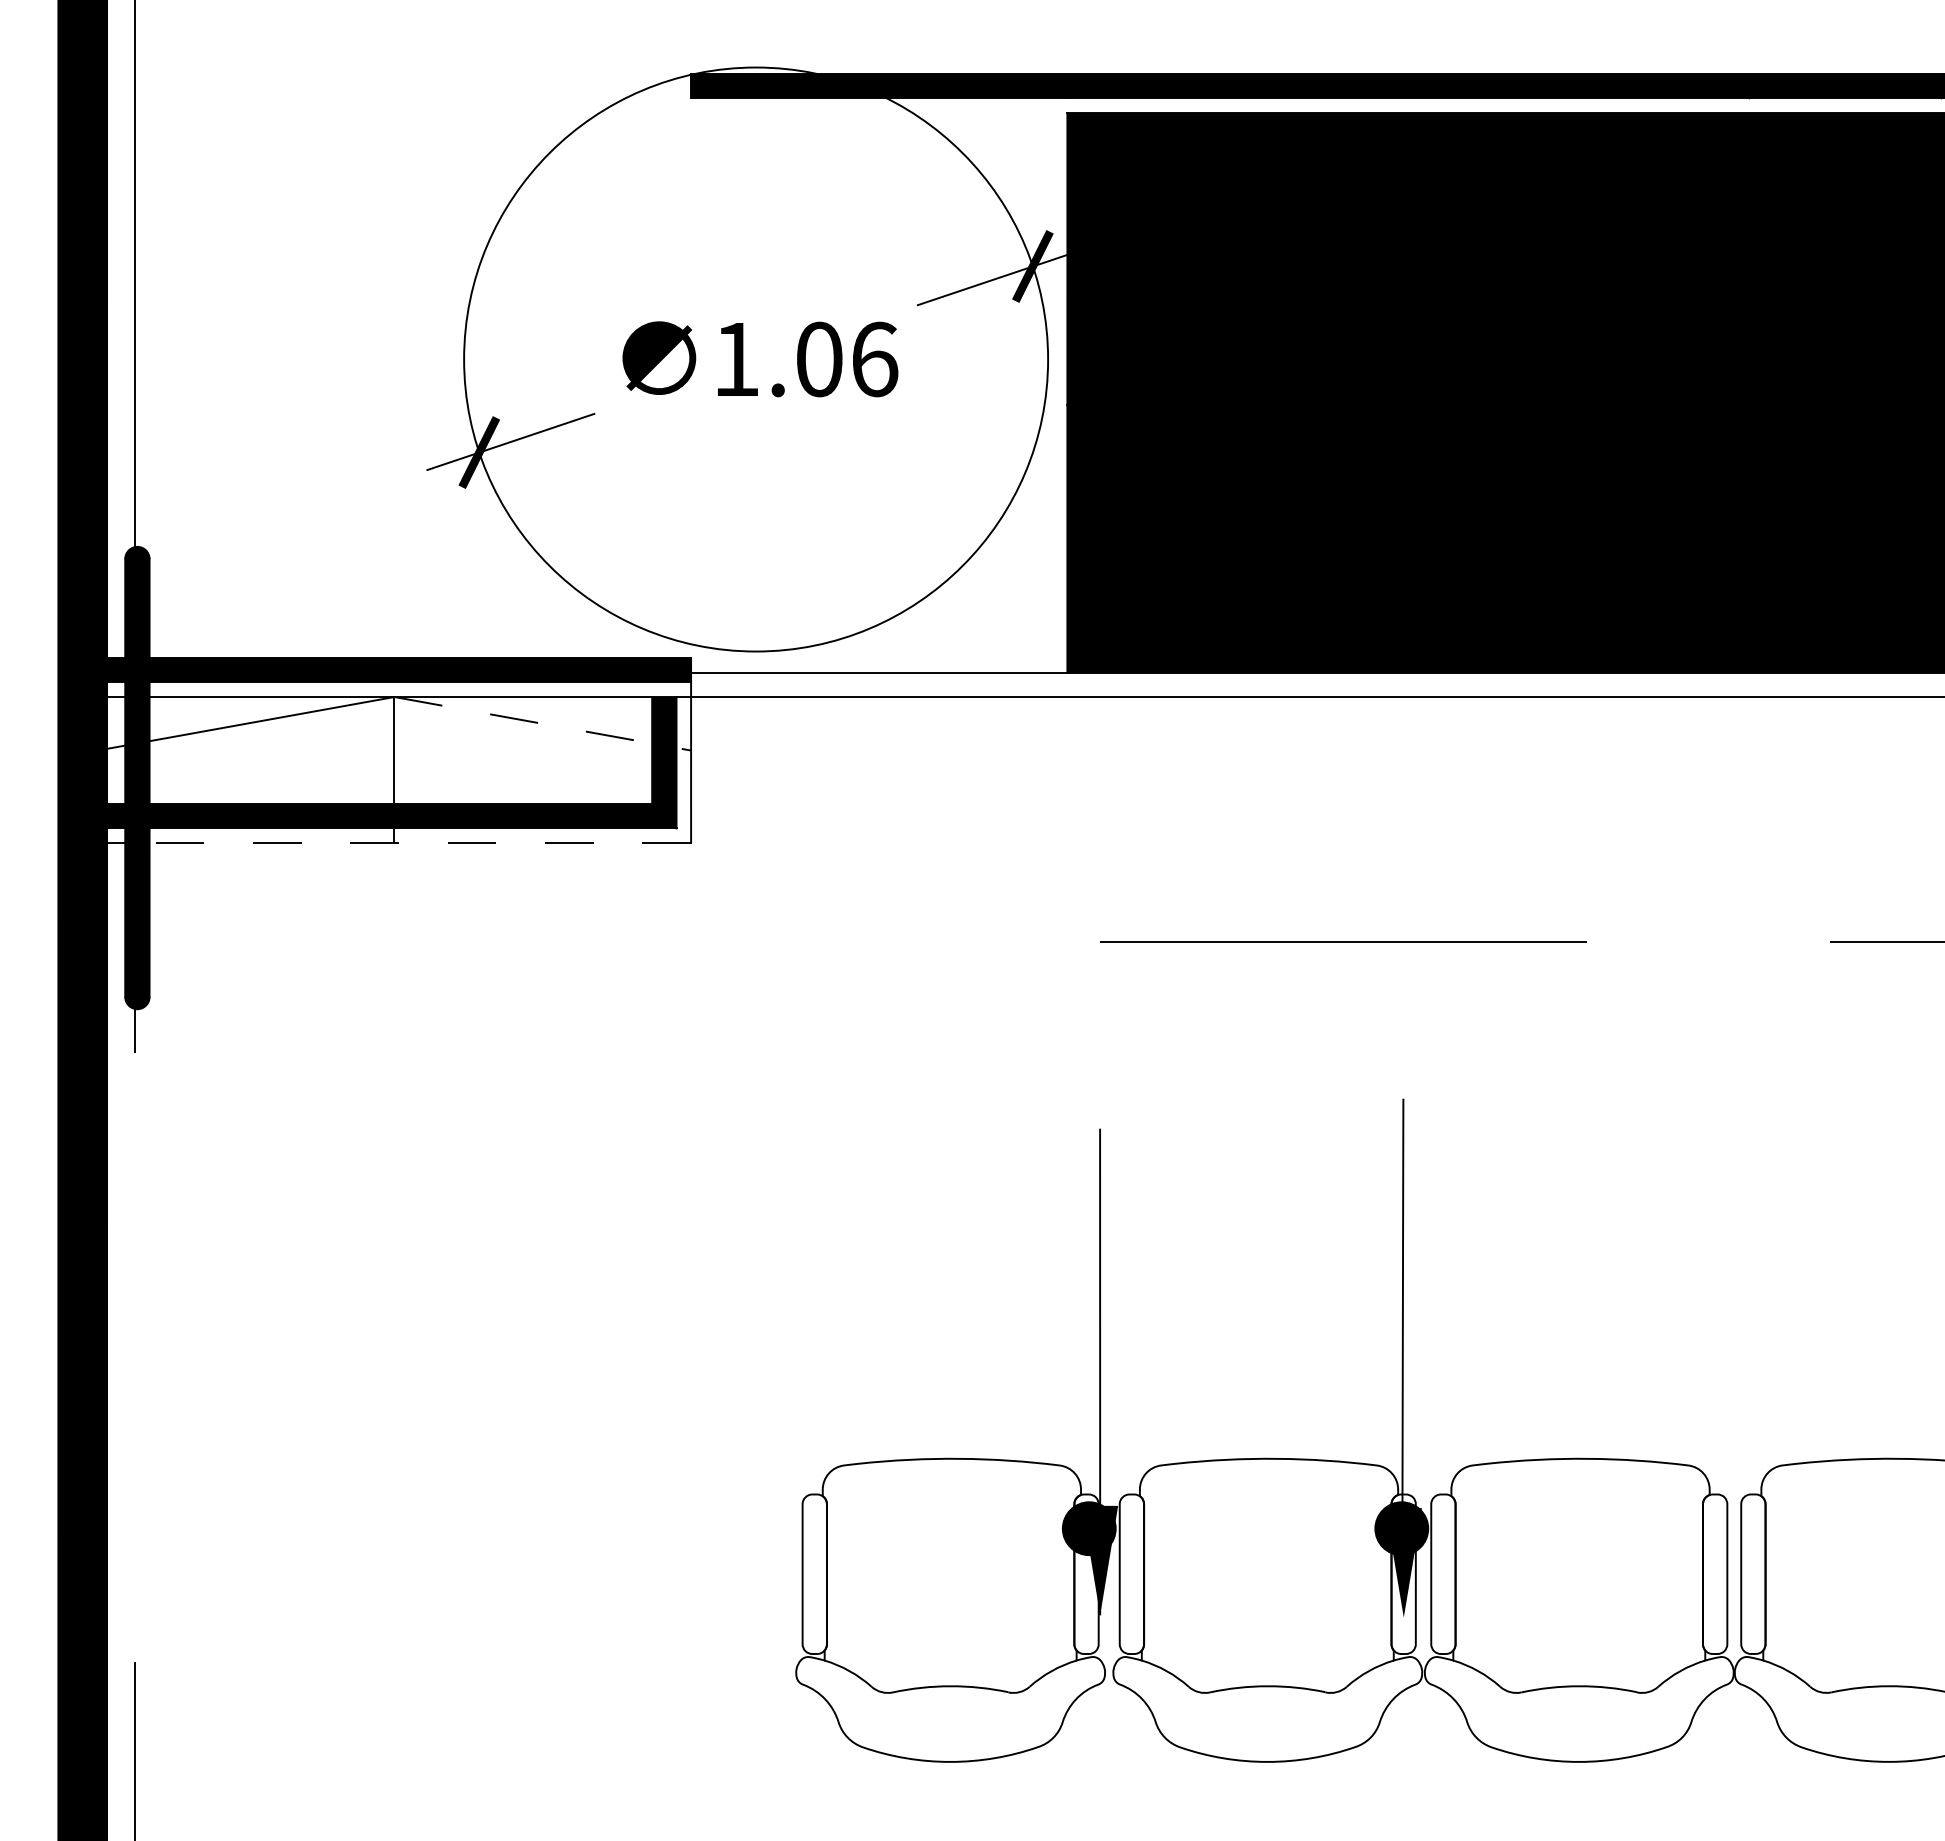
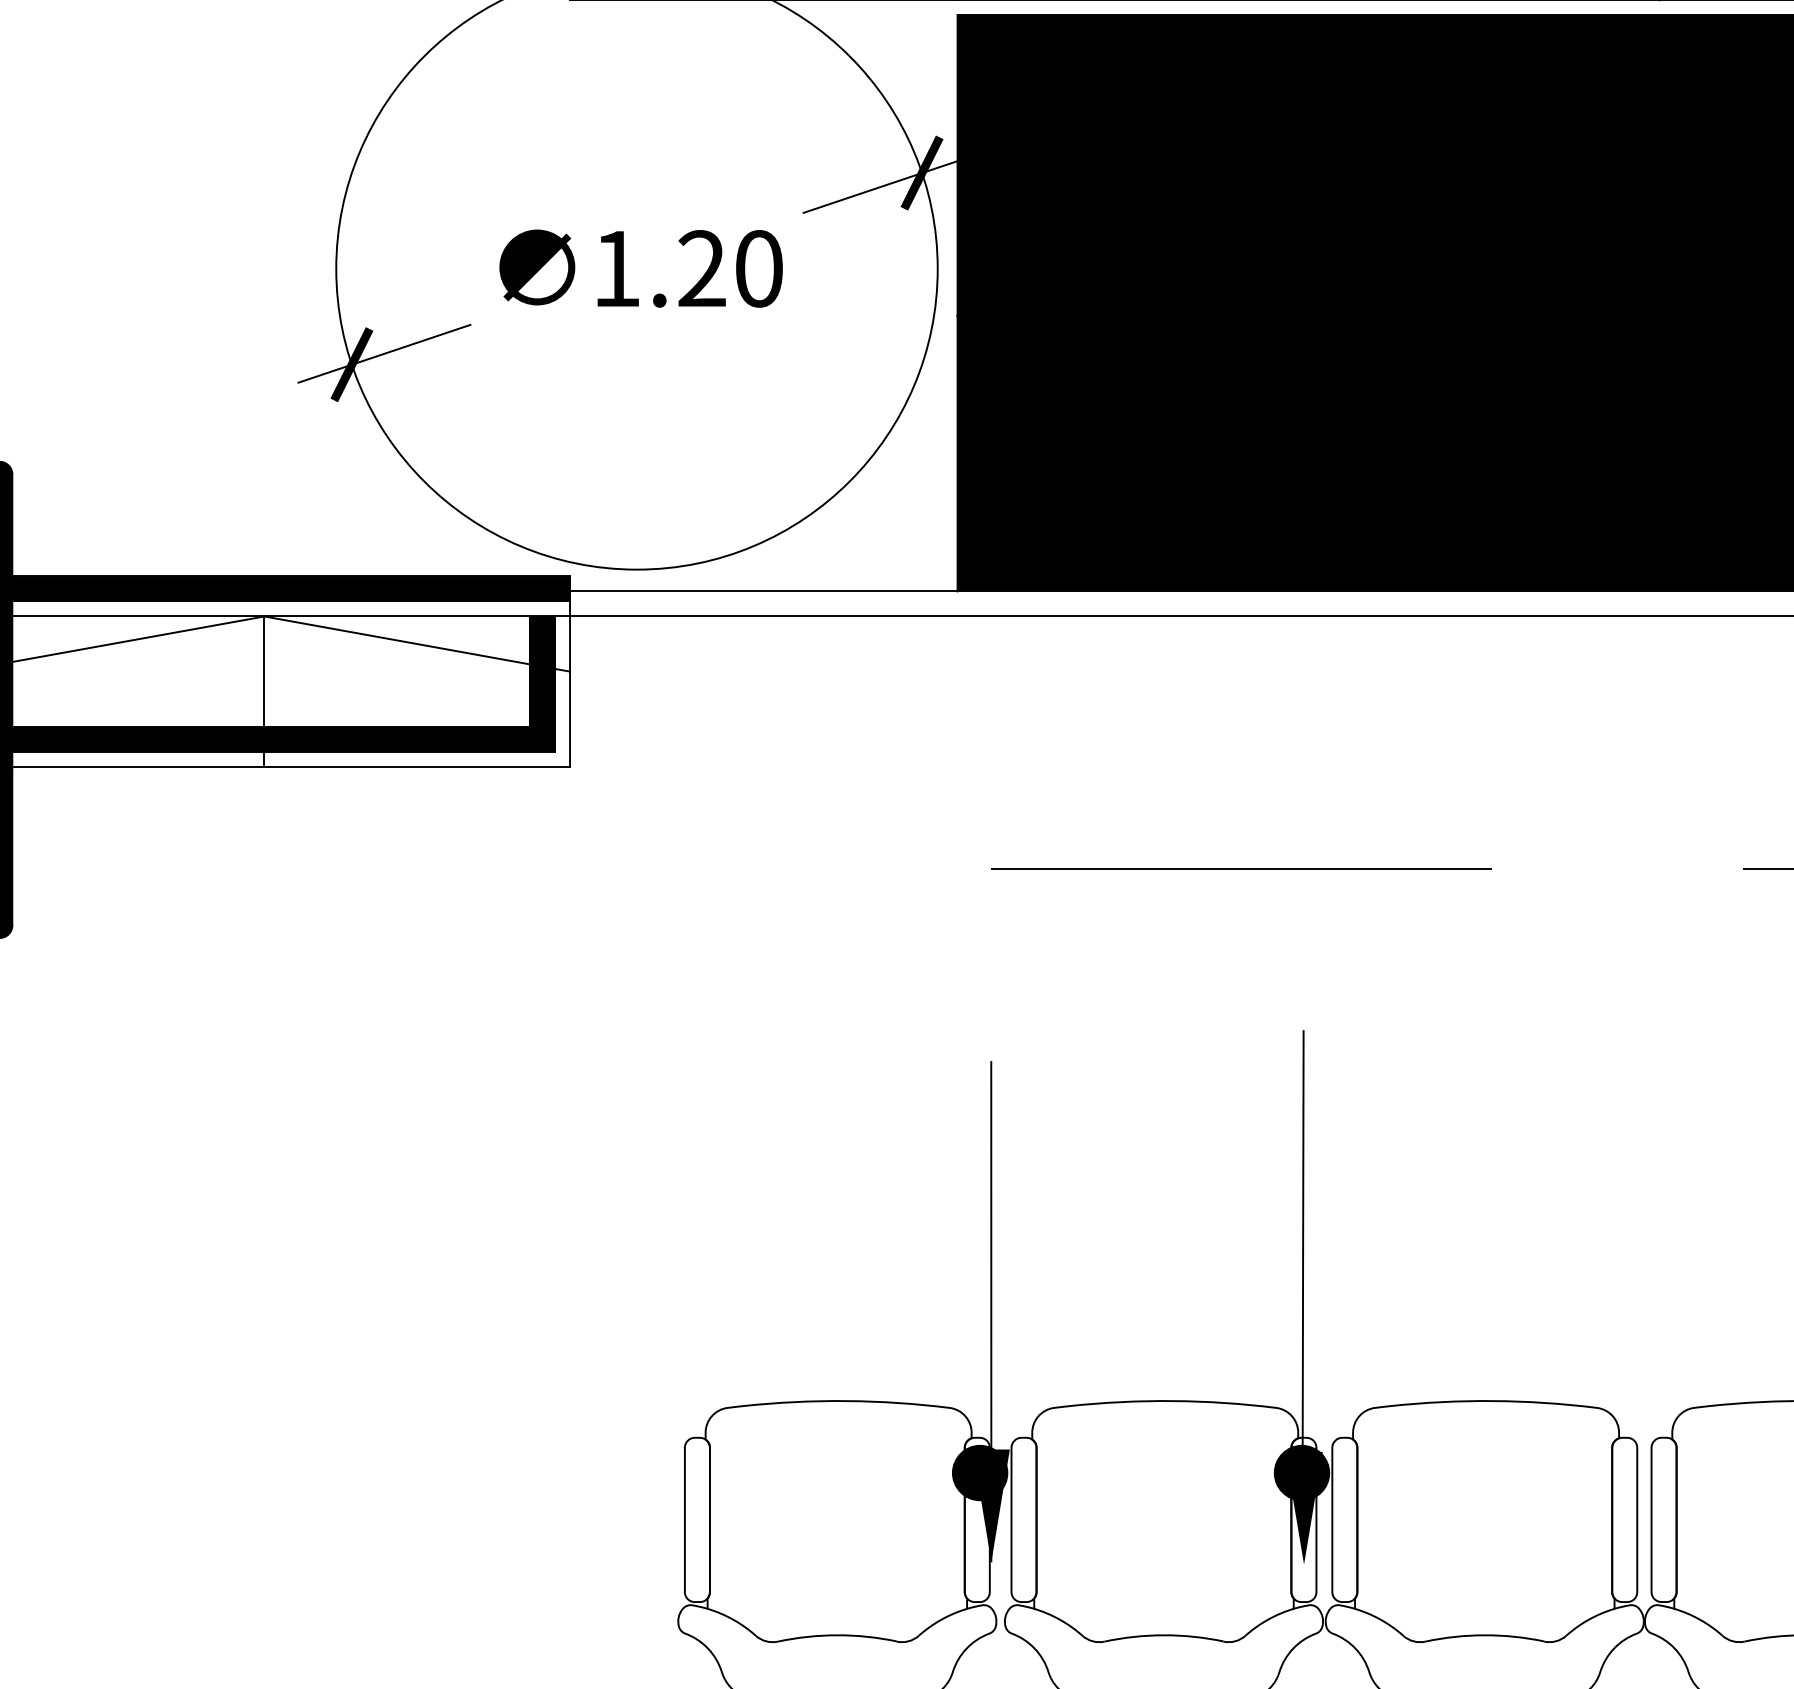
text: (847, 359) -> (731, 268), 1.06 -> 1.20
line: (542, 723) -> (416, 643), dashed -> solid
line: (420, 843) -> (291, 767), dashed -> solid

